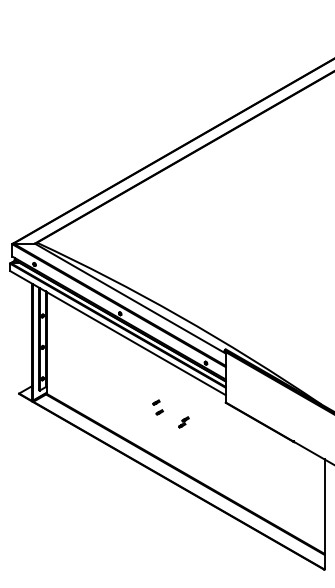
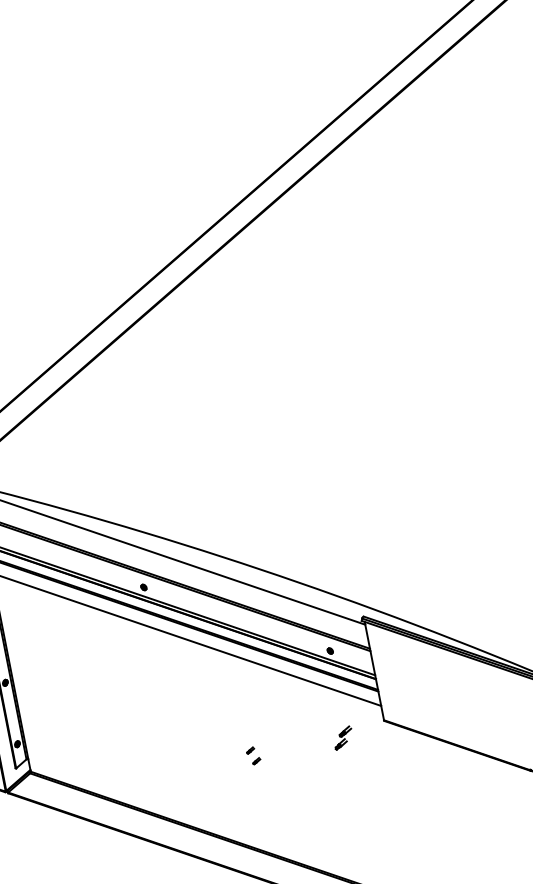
part: (157, 407) -> (252, 756), size x0.6
part: (183, 422) -> (342, 738), moved

